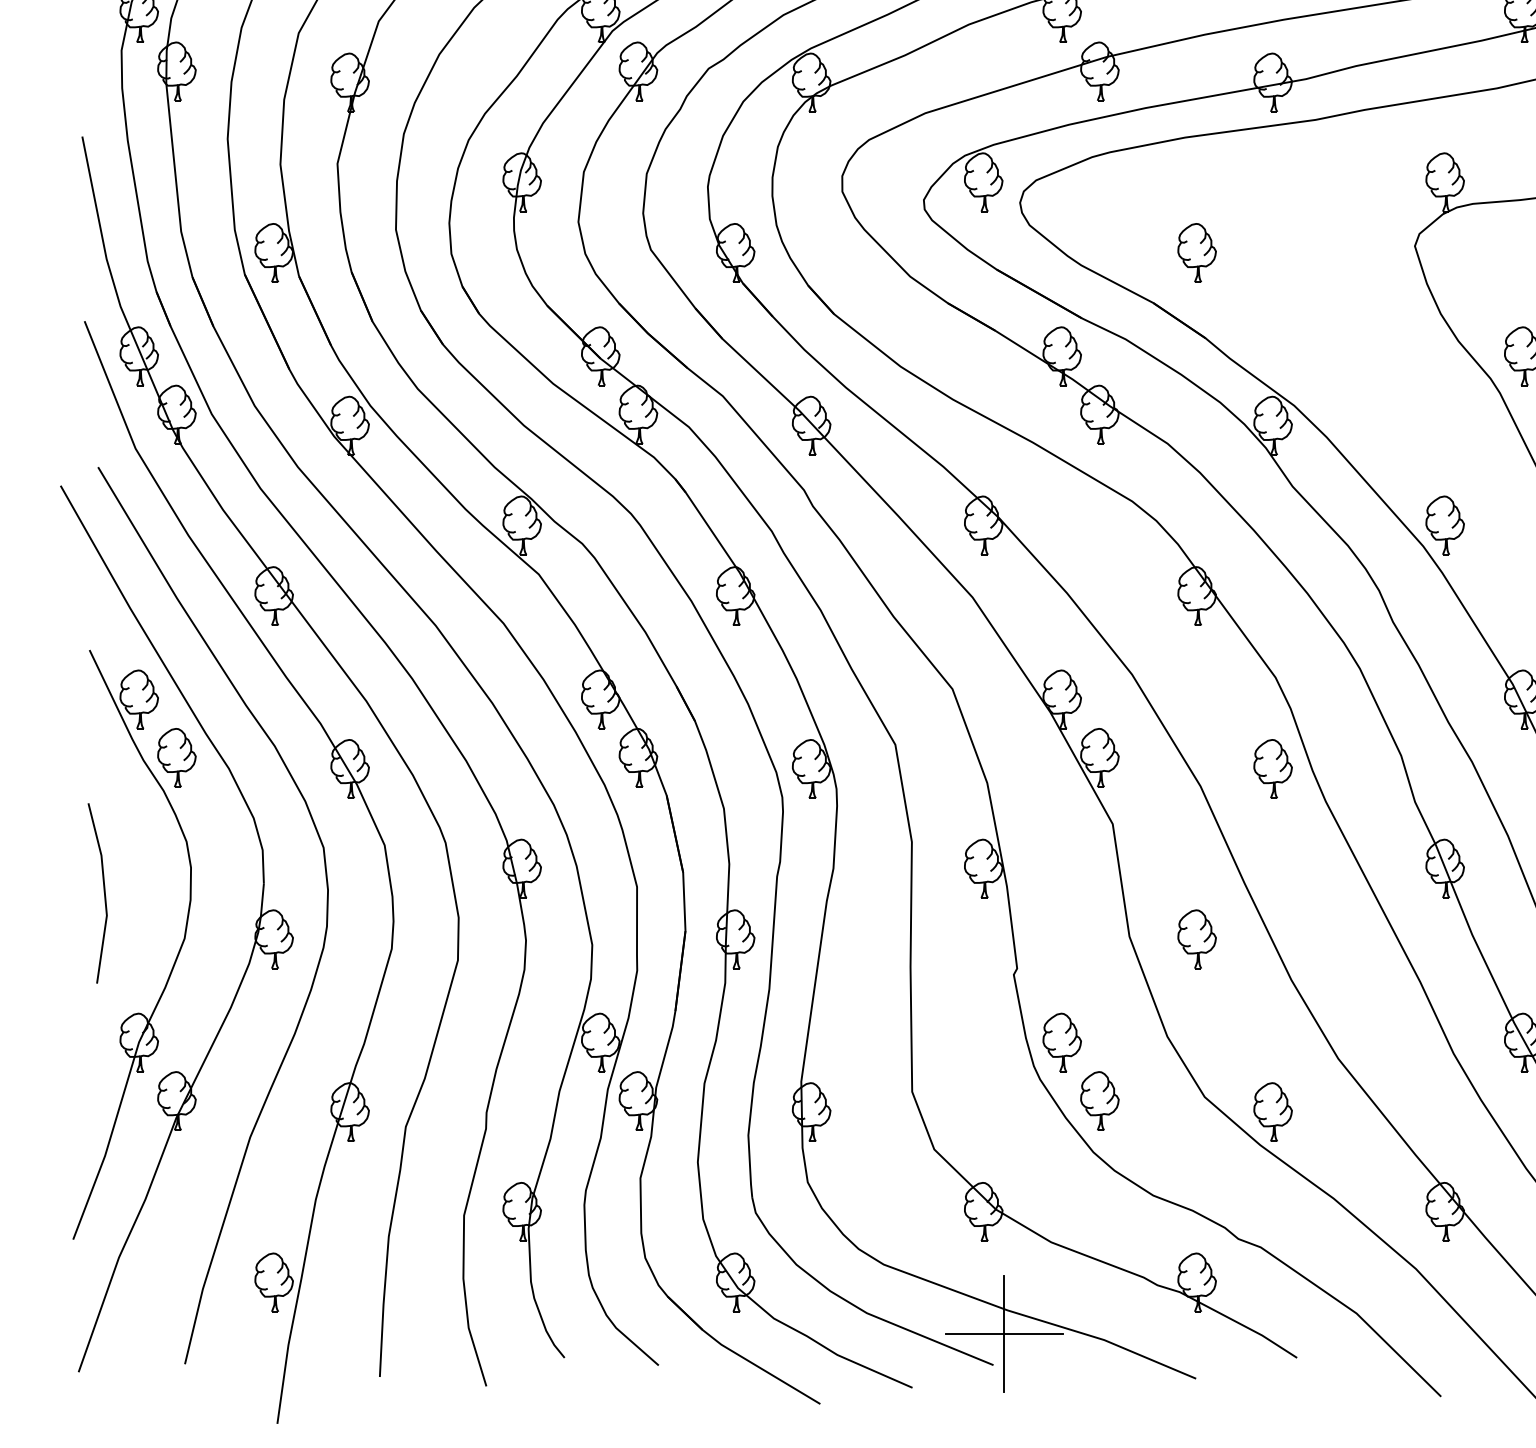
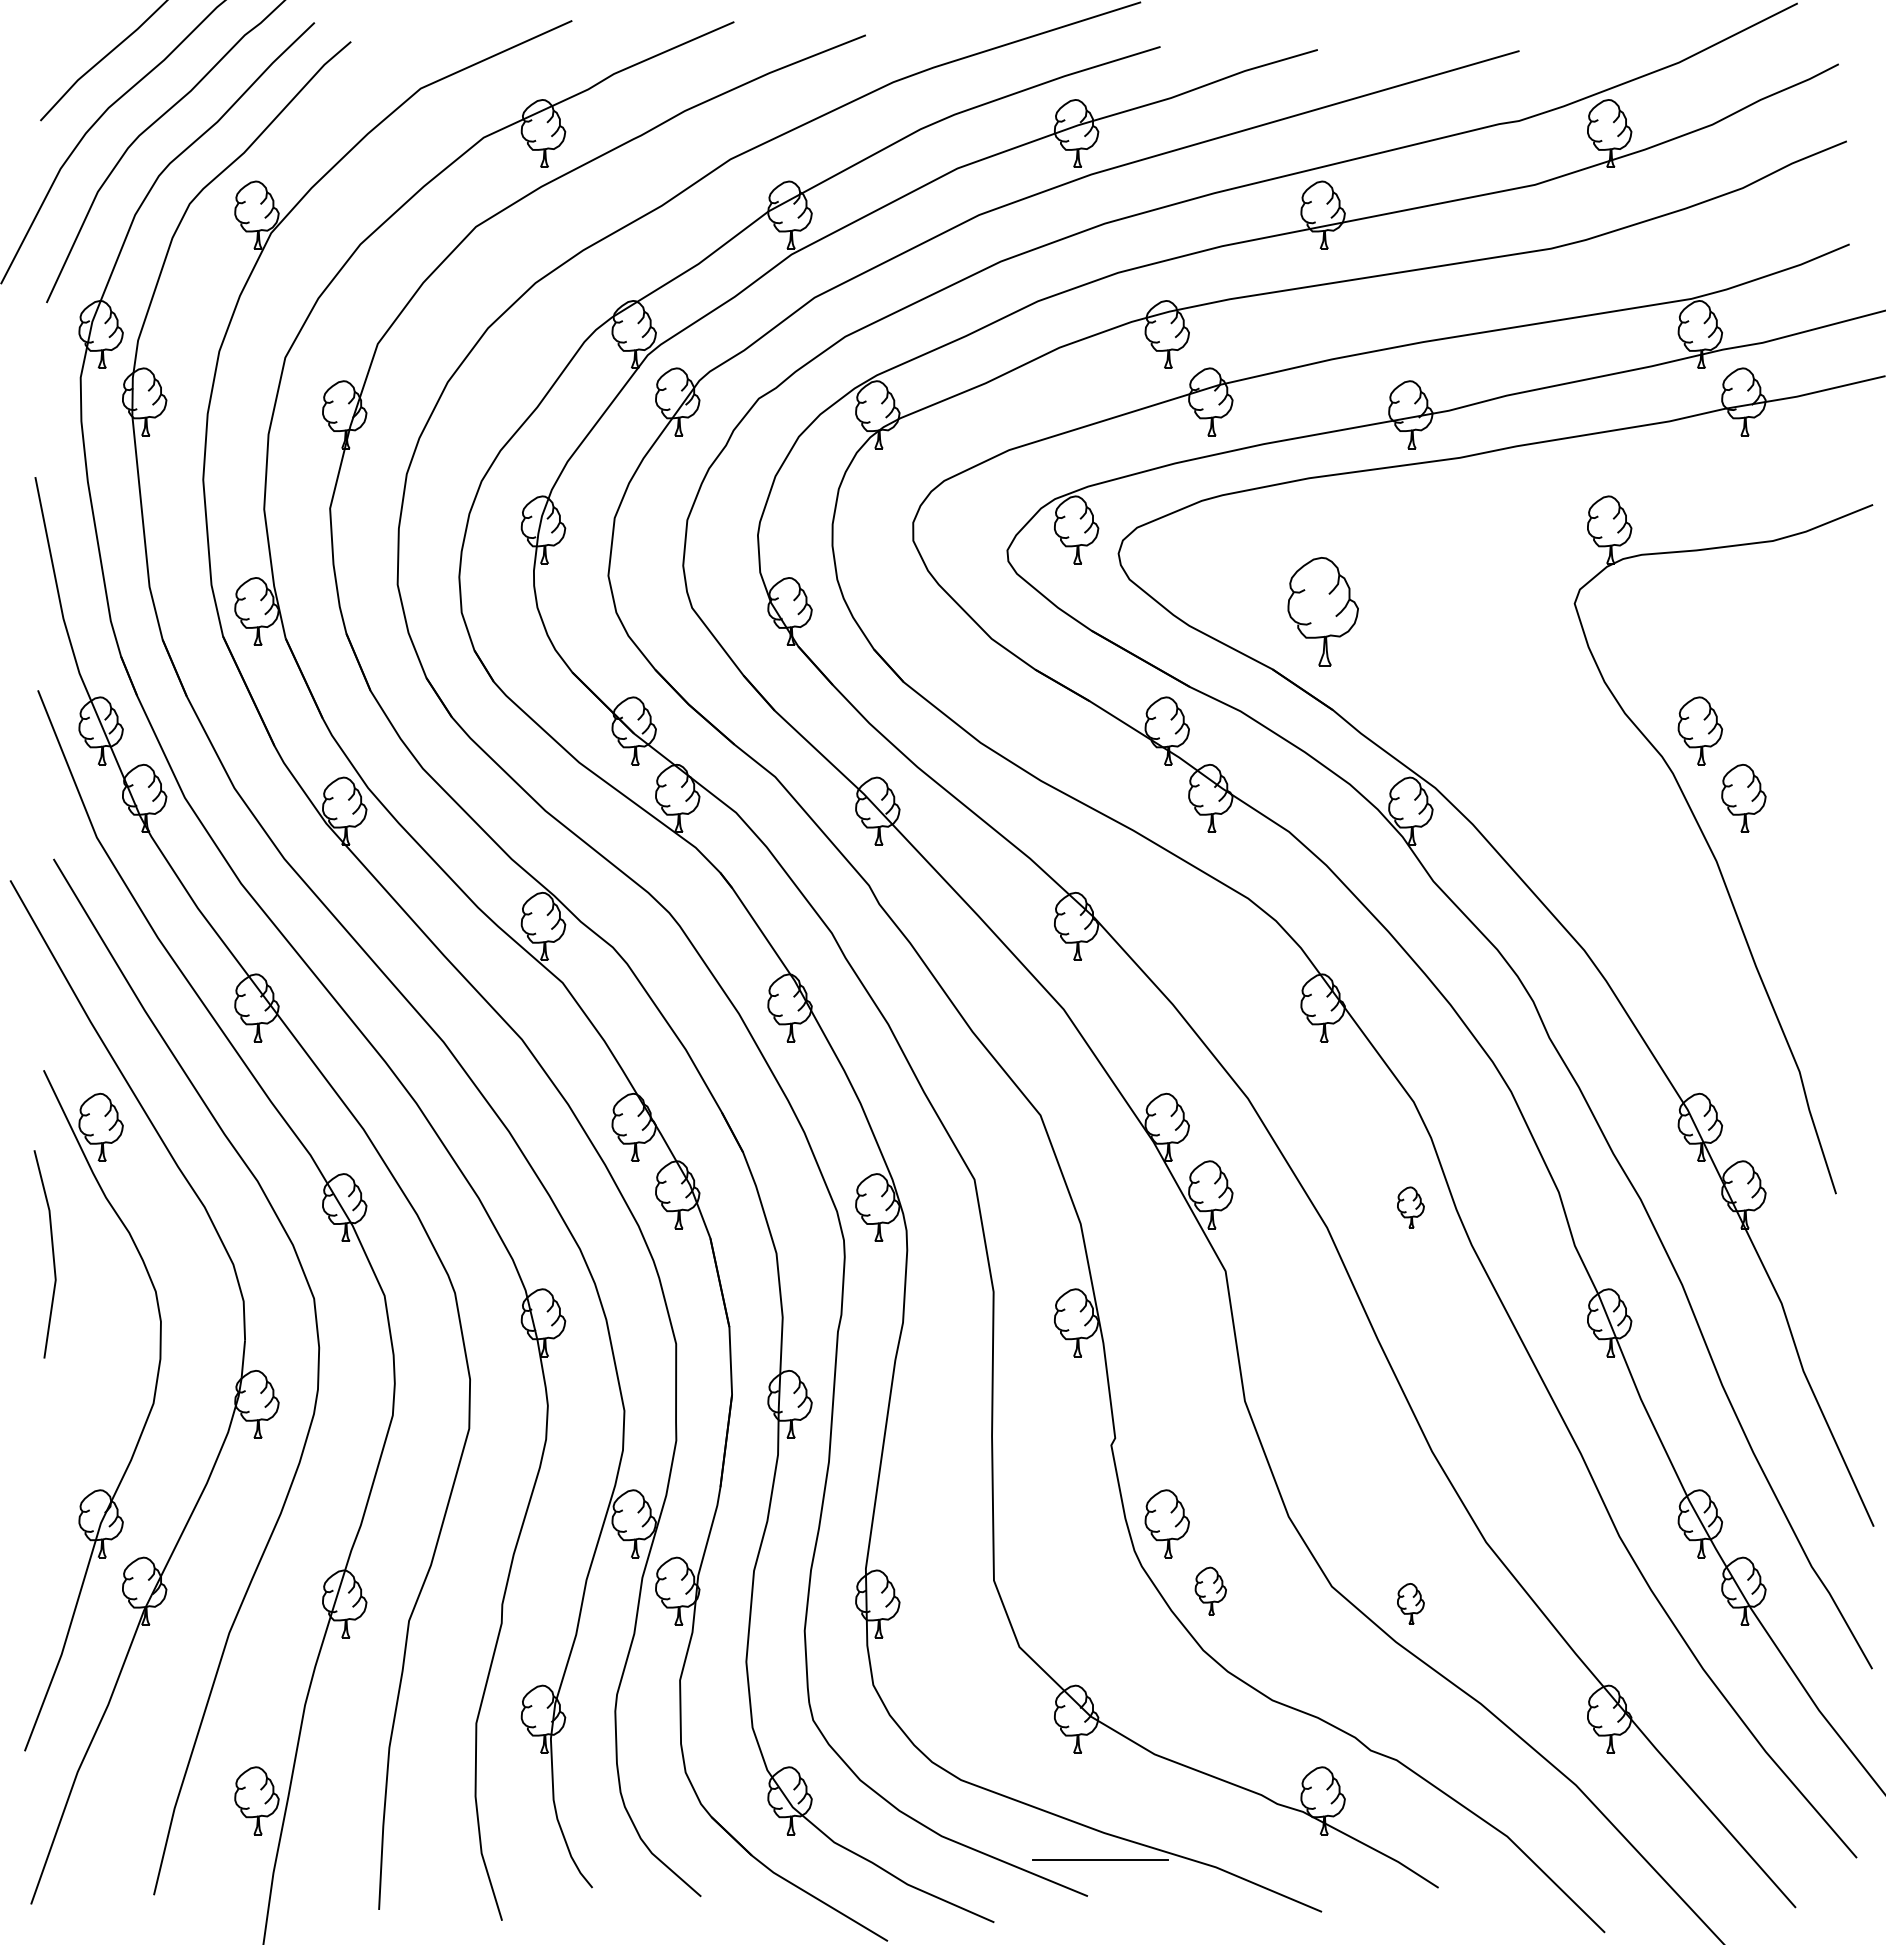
part: (1196, 252) -> (1322, 611), size x1.6
part: (1445, 524) -> (1609, 925), removed
part: (176, 757) -> (144, 1194), removed
part: (1272, 768) -> (1410, 1207), size x0.6
line: (104, 893) -> (52, 1254), moved
part: (1196, 939) -> (1322, 1404), removed
part: (1099, 1100) -> (1210, 1590), size x0.7
part: (1272, 1111) -> (1410, 1603), size x0.6
line: (1004, 1334) -> (1100, 1860), removed

